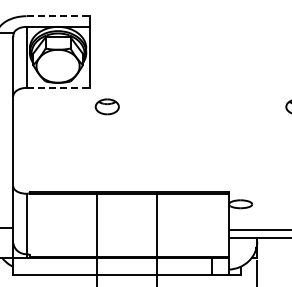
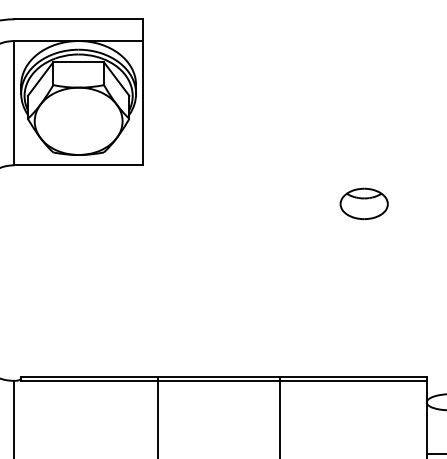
line: (58, 16) -> (79, 19), dashed -> solid
line: (58, 87) -> (79, 164), dashed -> solid
part: (106, 106) -> (362, 203), moved

